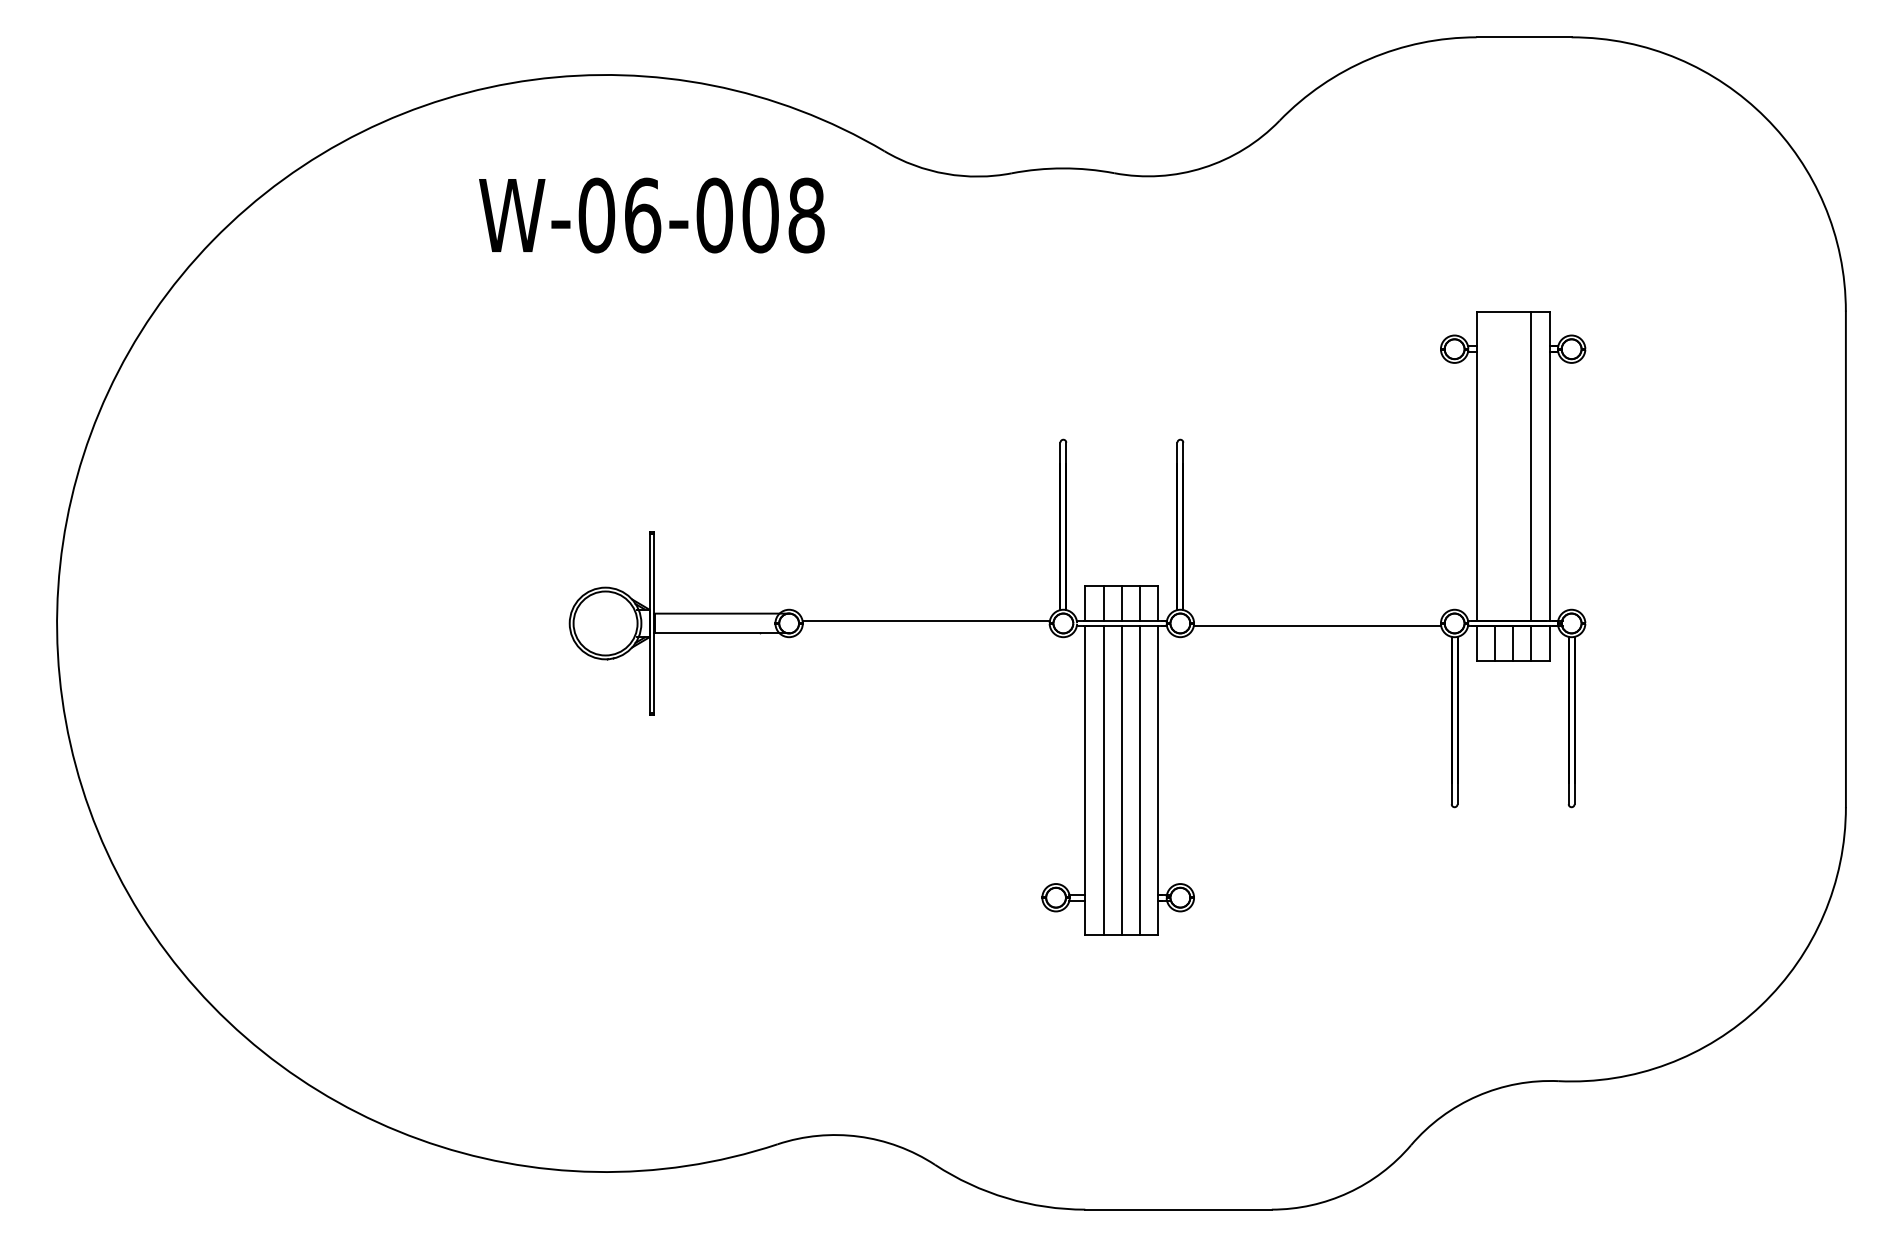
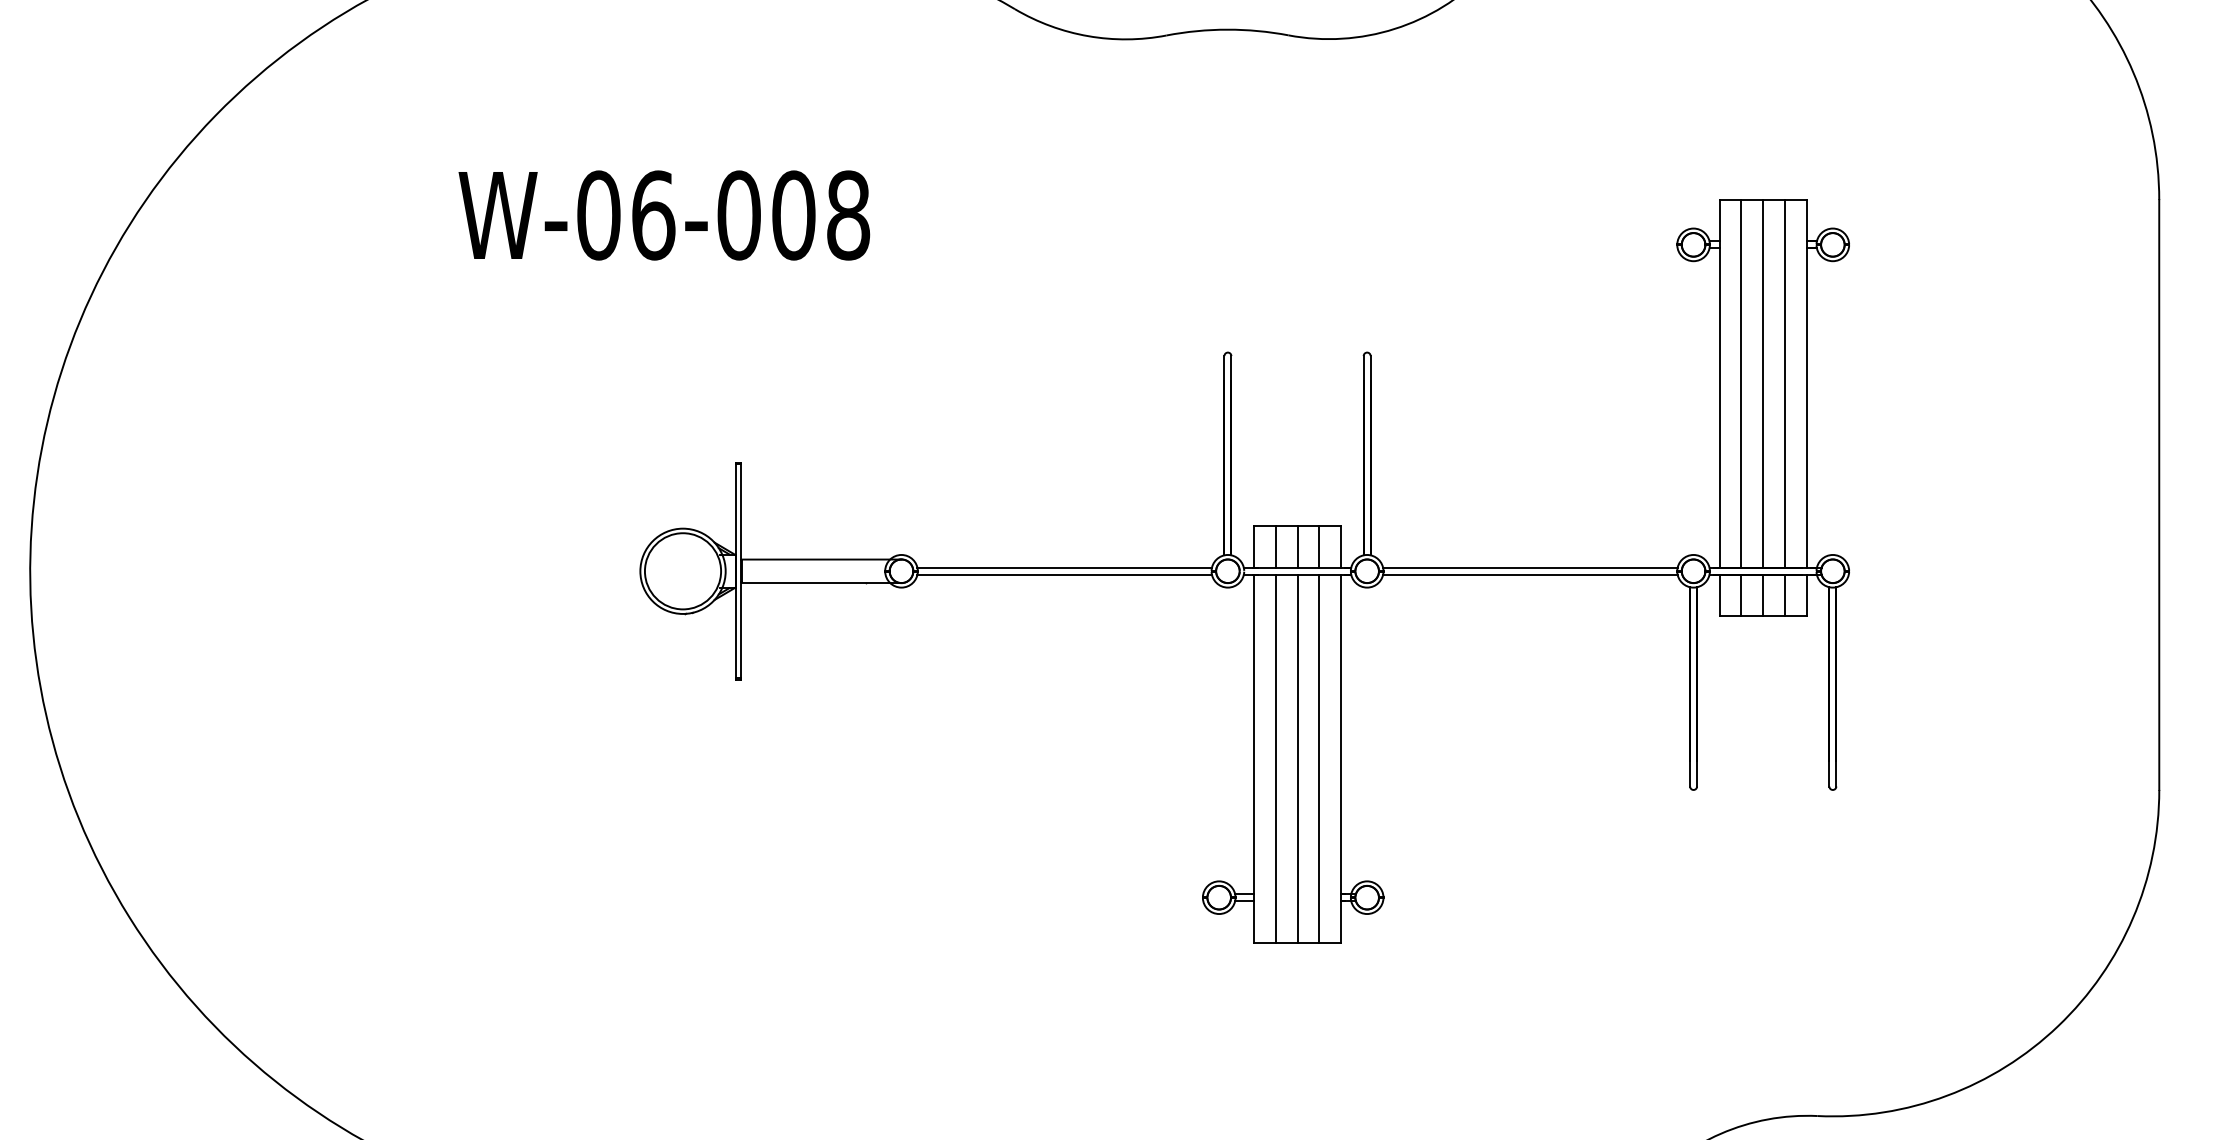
text: (651, 215) -> (663, 215), moved
line: (1494, 465) -> (1741, 383), added
line: (1513, 465) -> (1763, 383), added
line: (1317, 620) -> (1530, 567), added
line: (925, 626) -> (1063, 574), added

